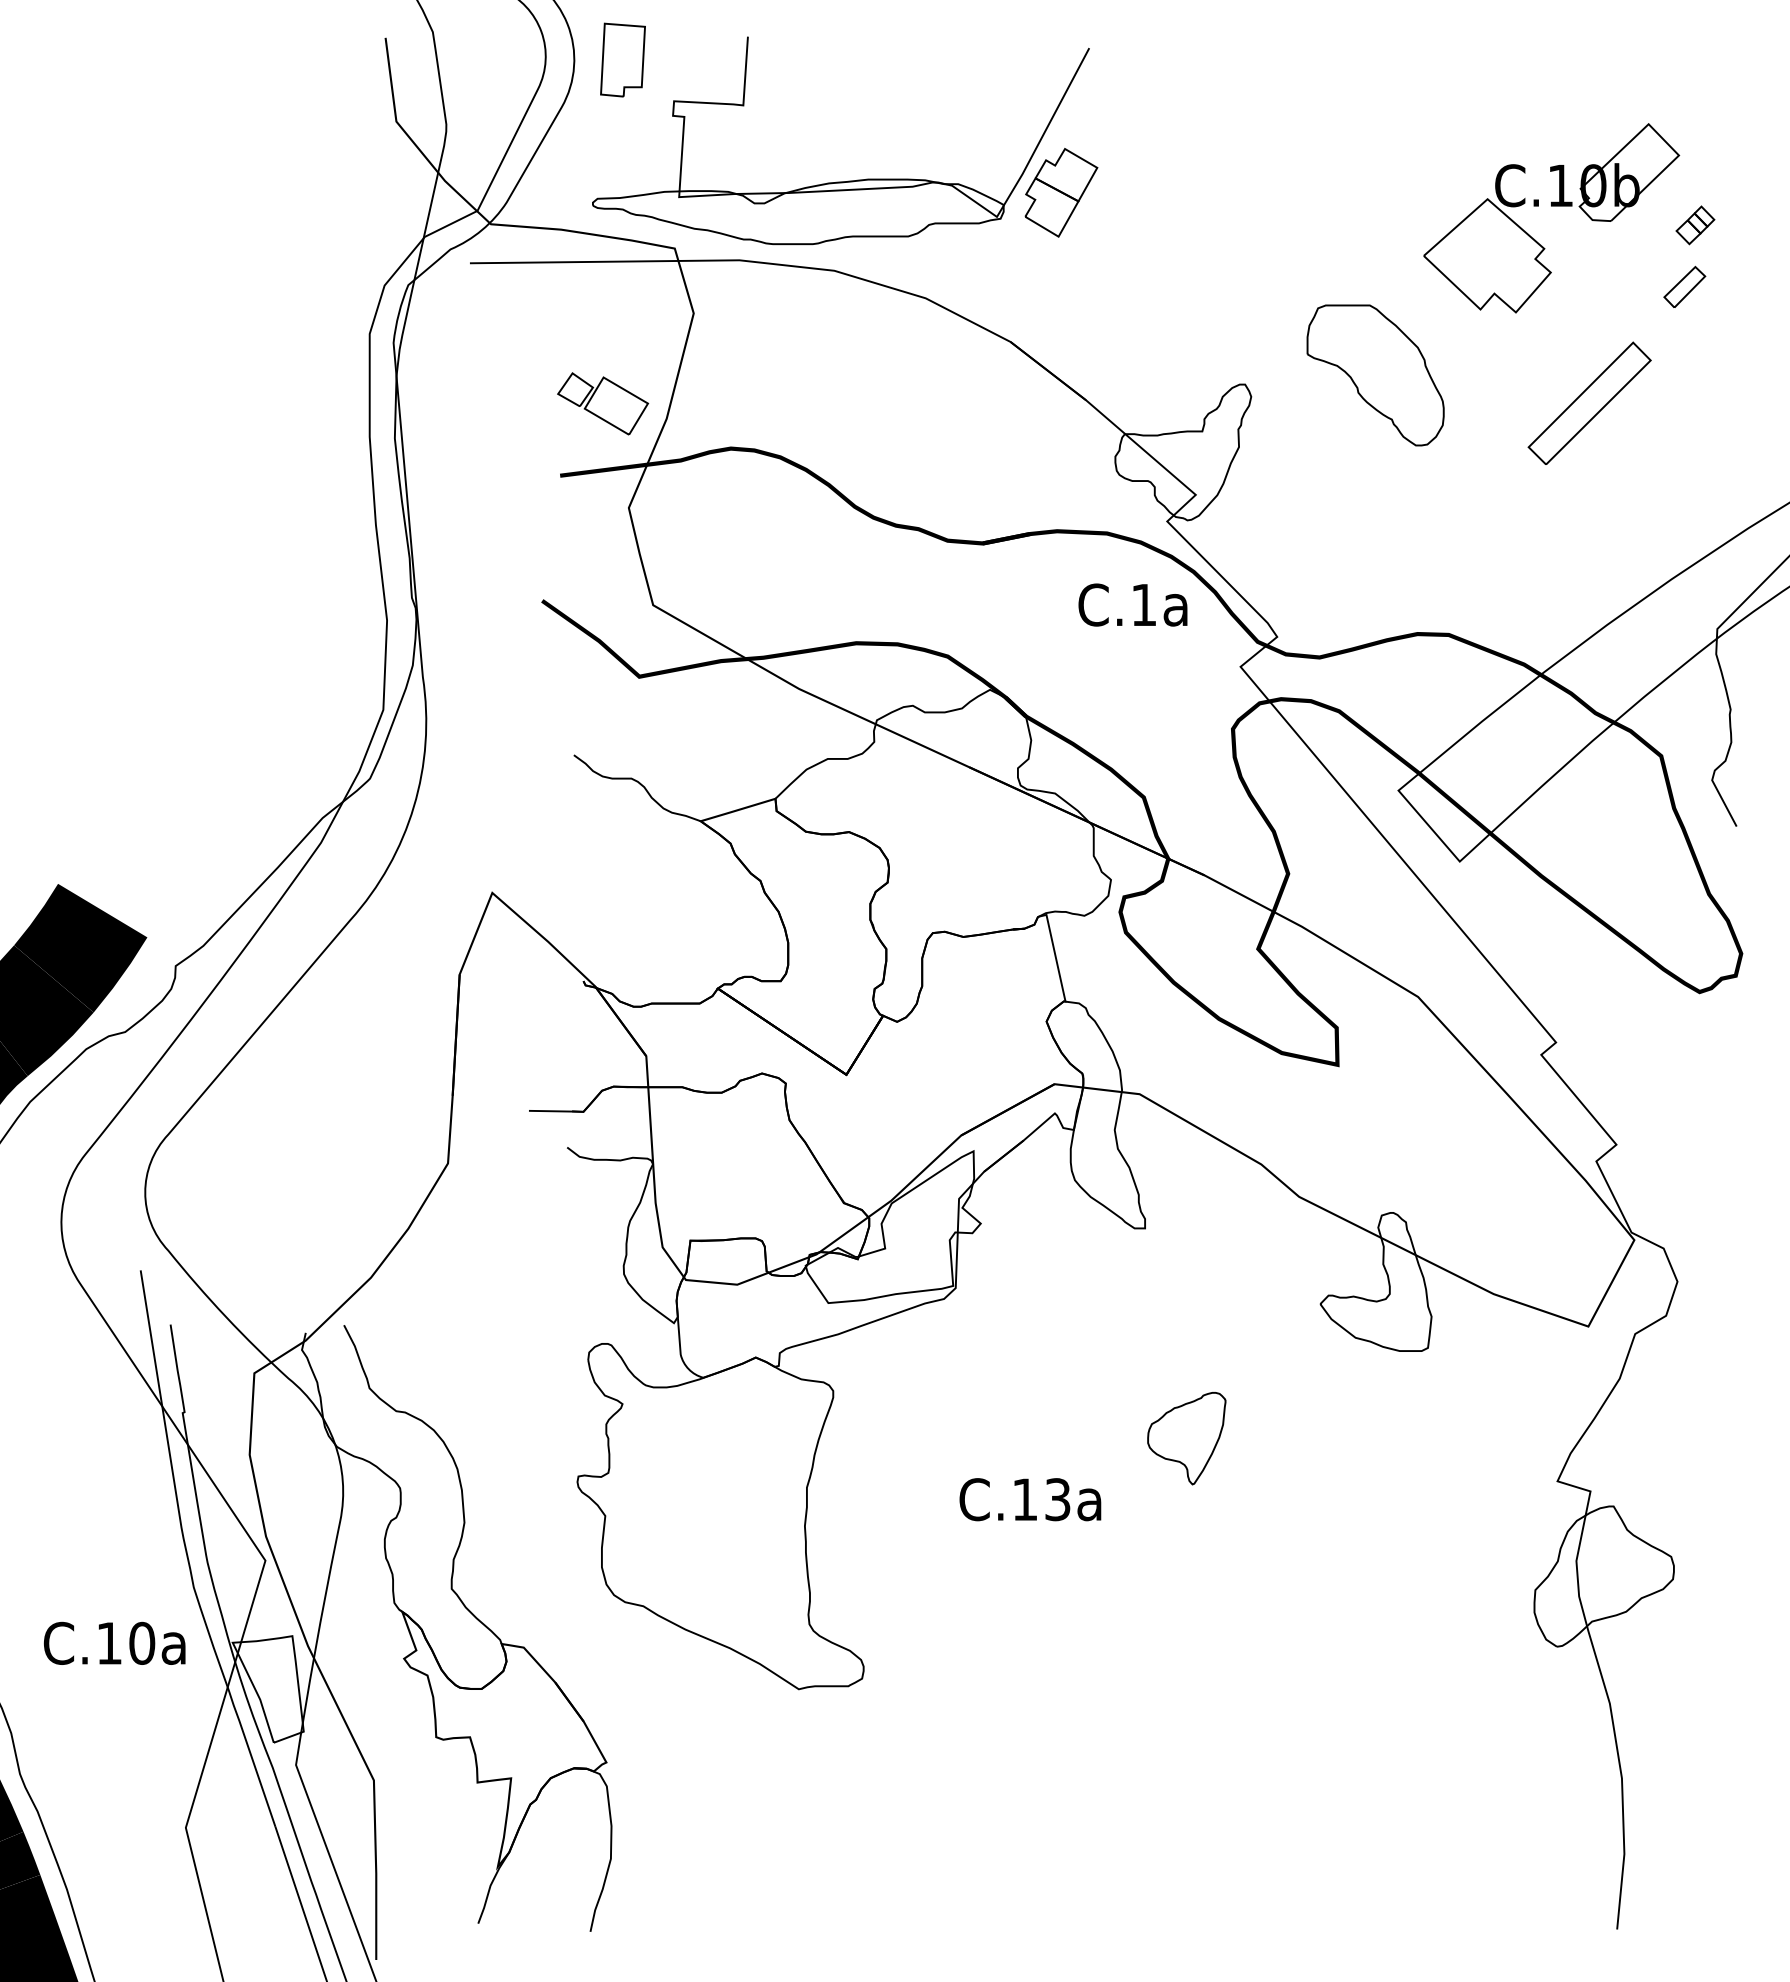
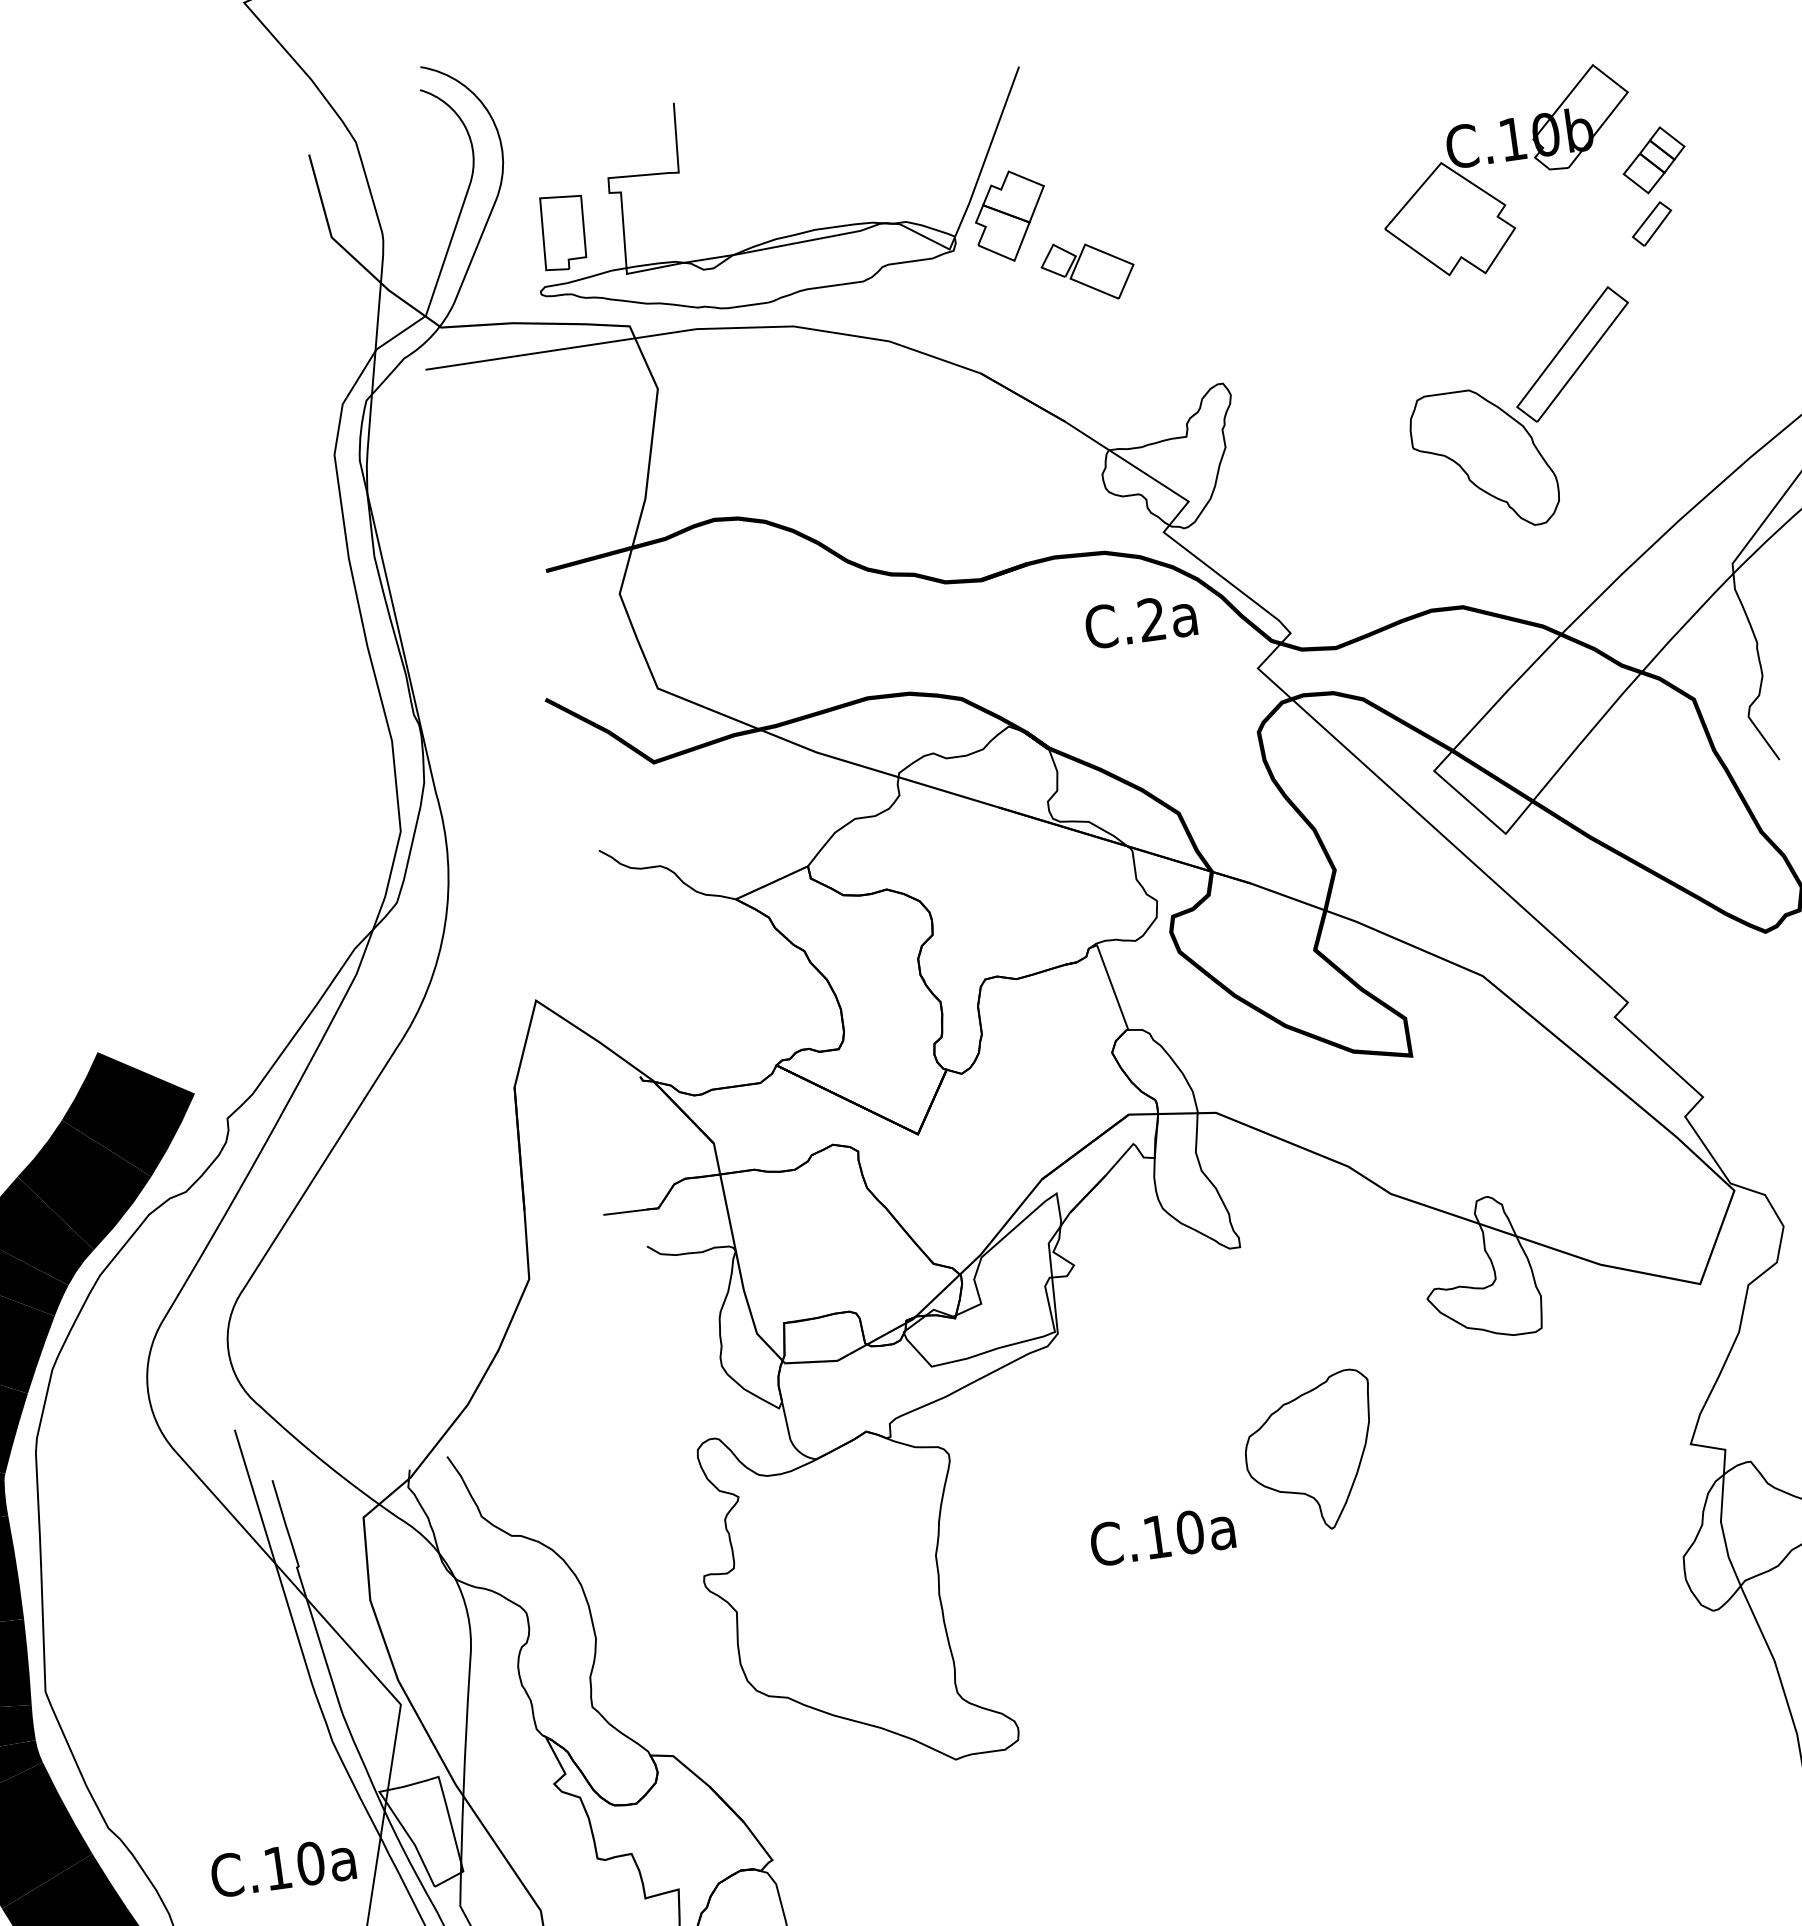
part: (622, 59) -> (562, 231), moved
part: (1695, 225) -> (1654, 160), size x1.67
part: (1375, 375) -> (1484, 460), moved
part: (603, 403) -> (1088, 270), moved
text: (1143, 604) -> (1151, 619), C.1a -> C.2a
part: (1186, 1438) -> (1311, 1452), size x1.67
text: (1057, 1499) -> (1189, 1532), C.13a -> C.10a
text: (114, 1642) -> (282, 1866), moved

